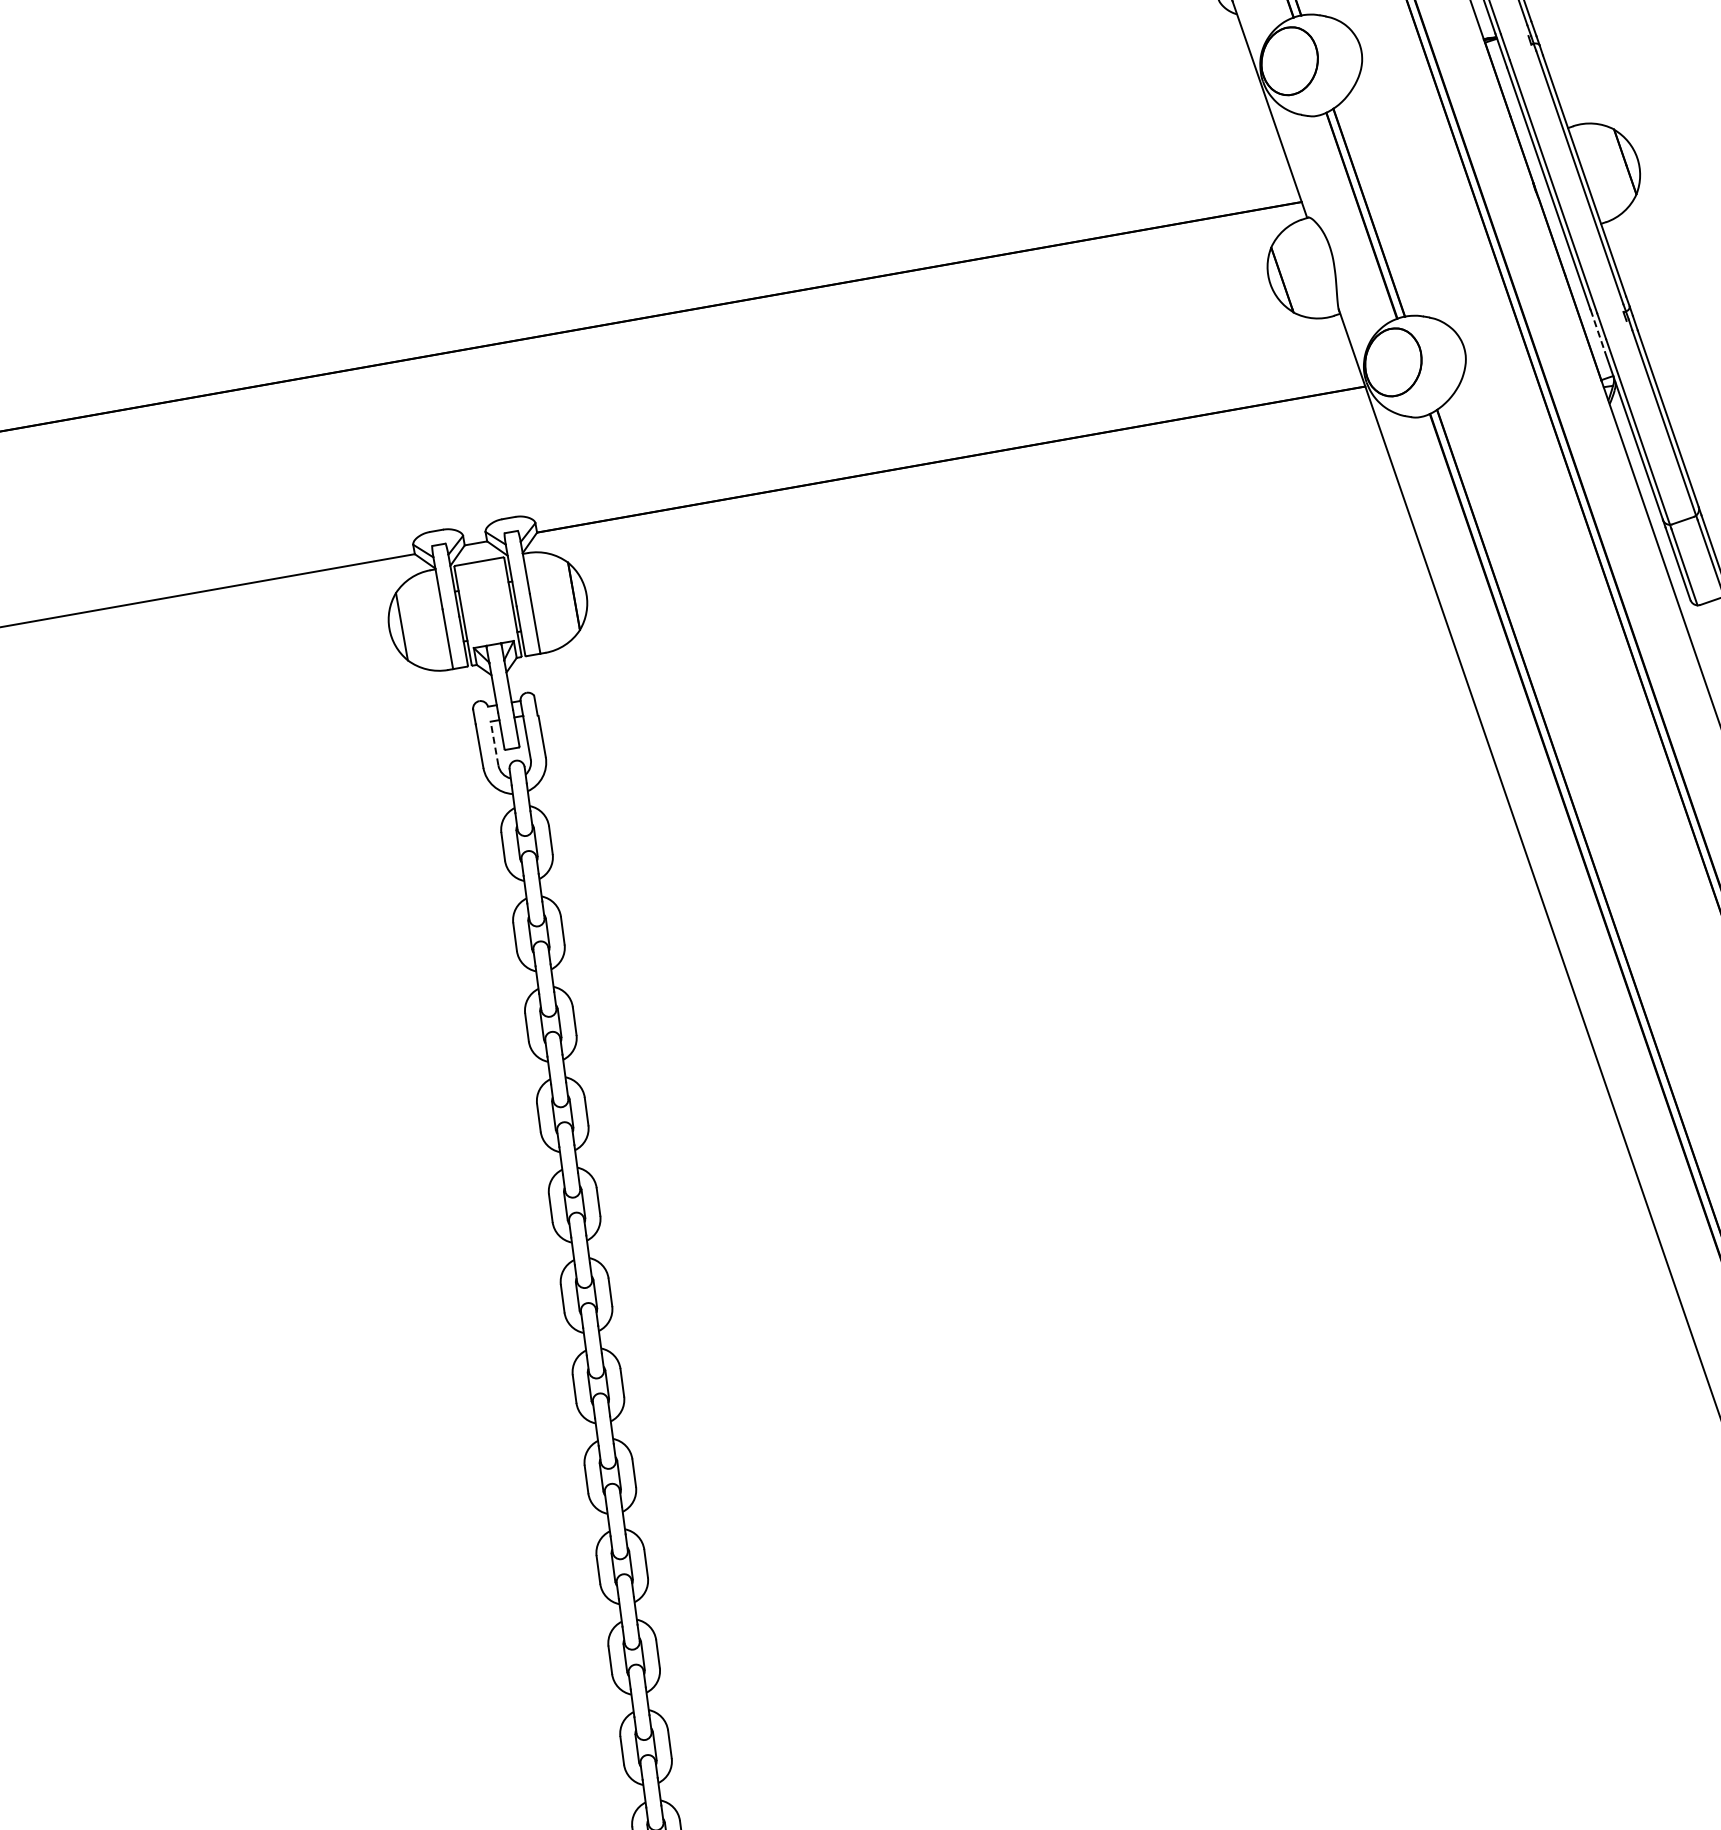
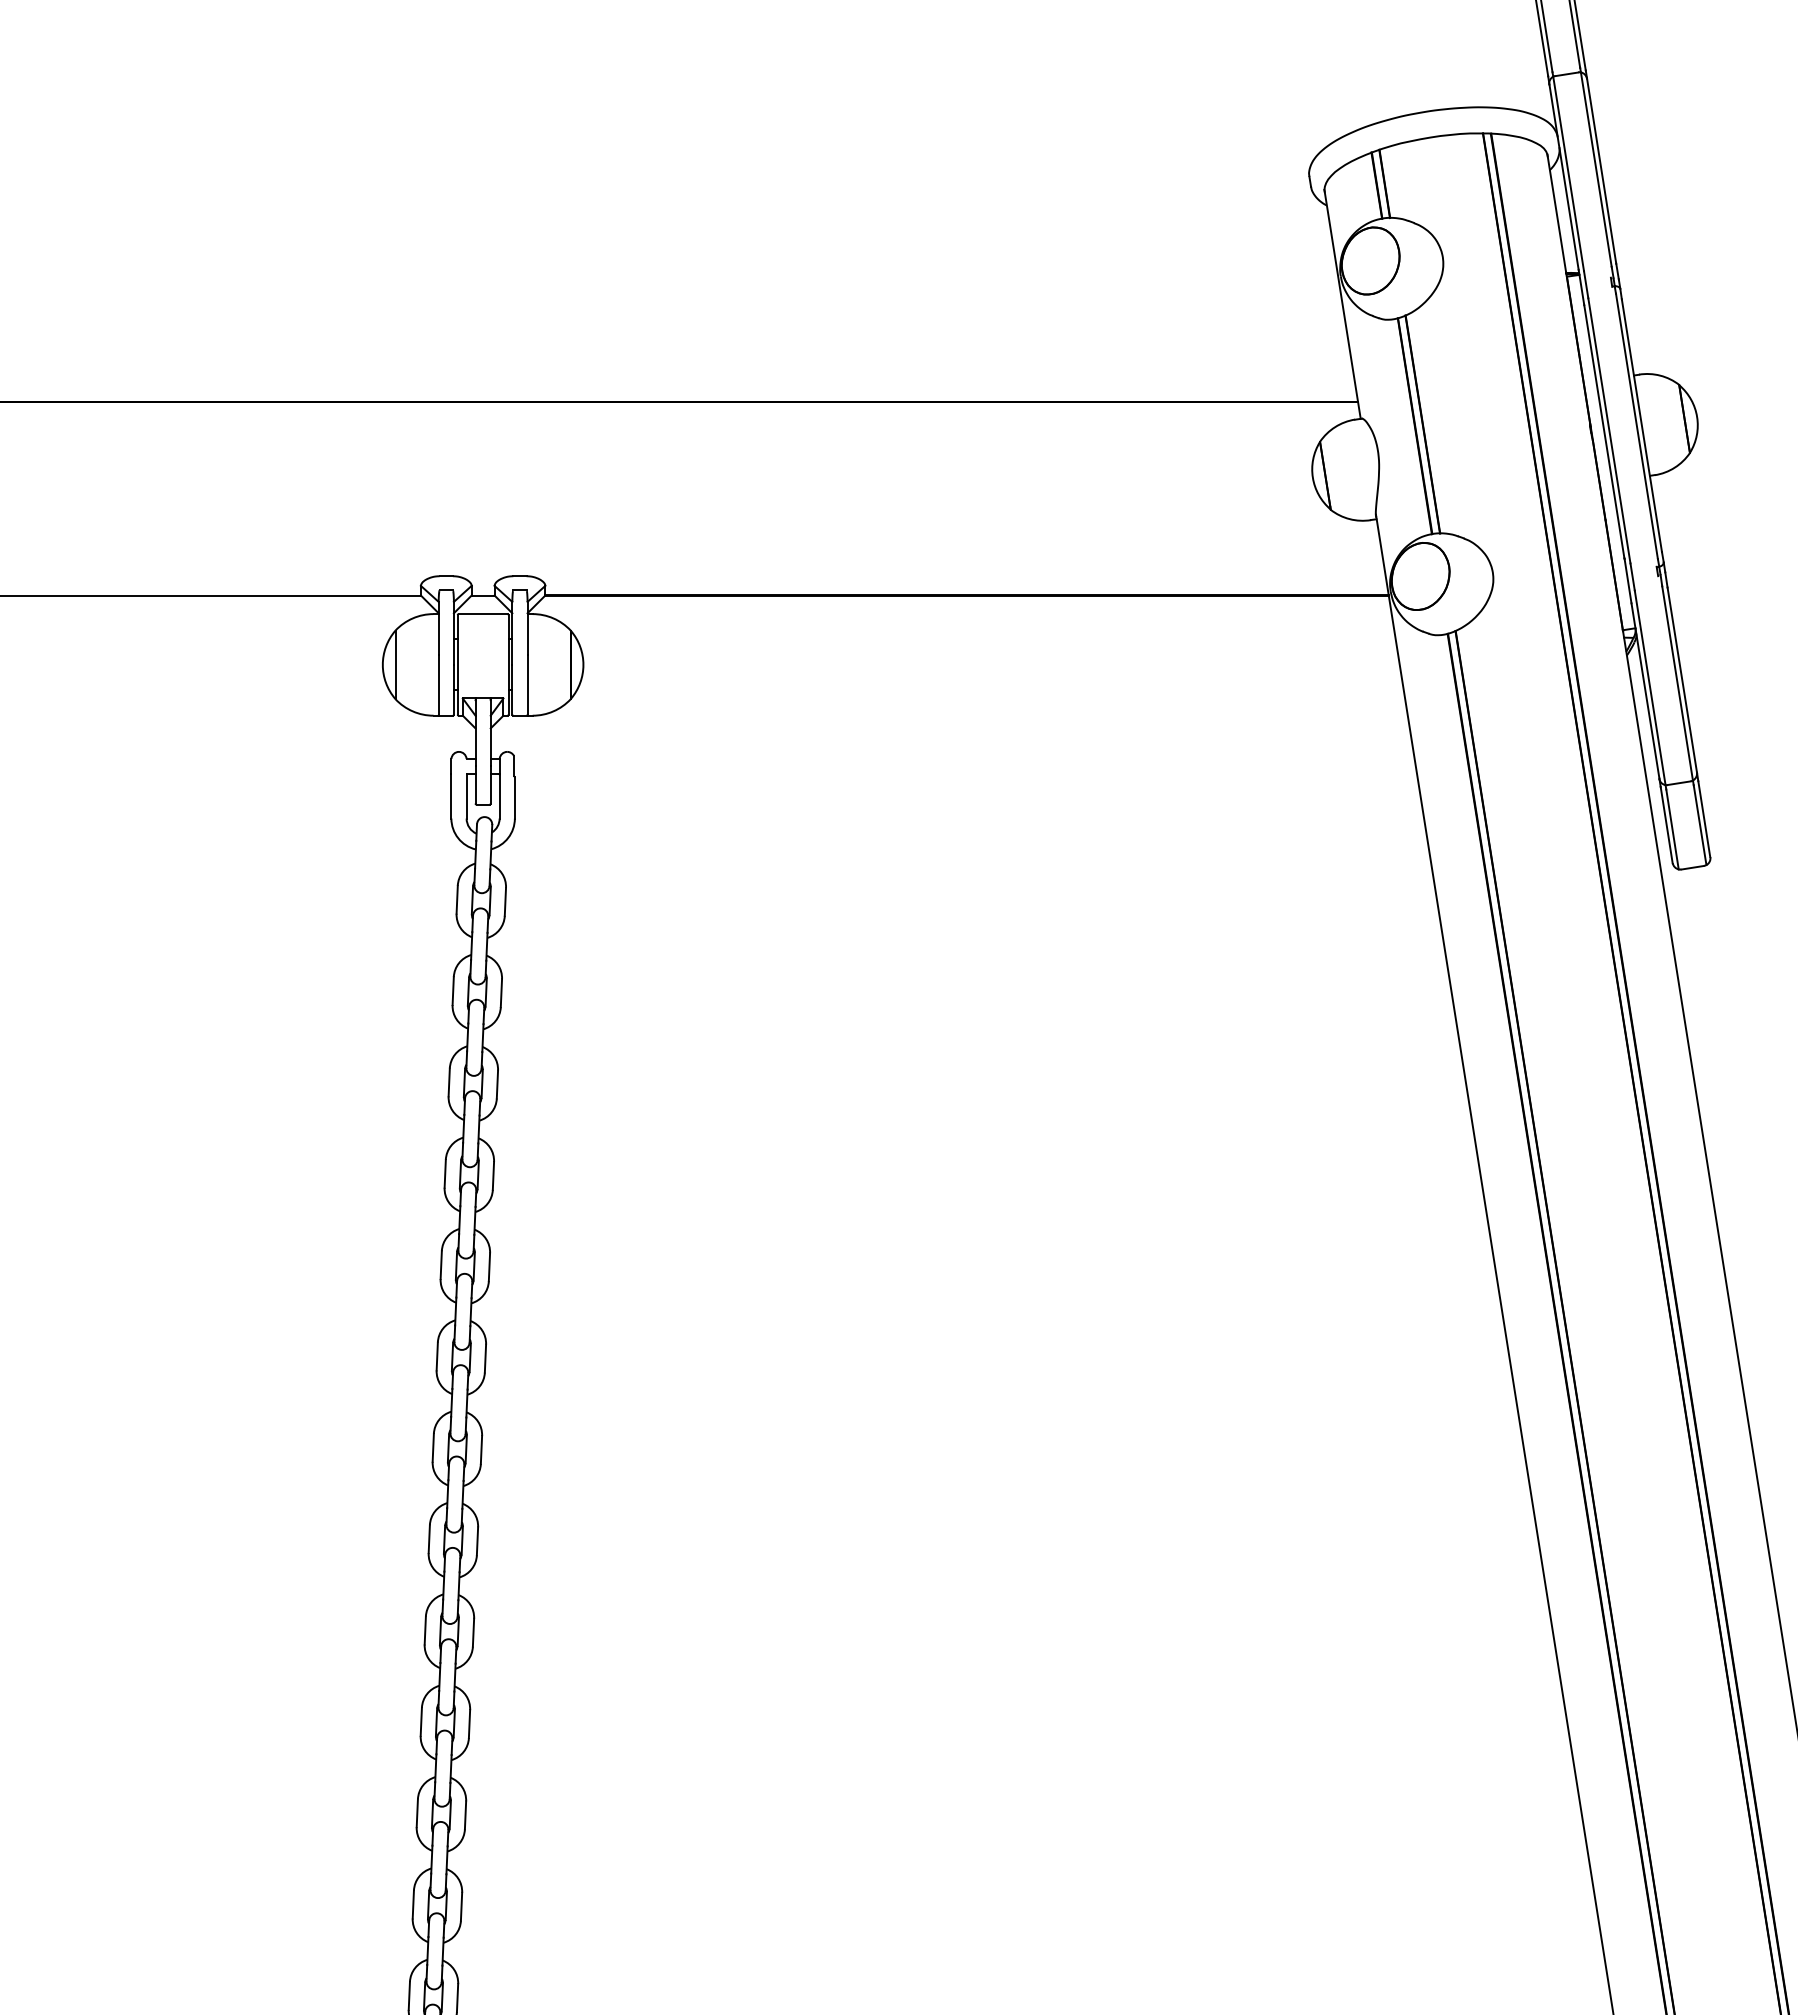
line: (1598, 331) -> (1628, 581), dashed -> solid
line: (494, 742) -> (466, 795), dashed -> solid

